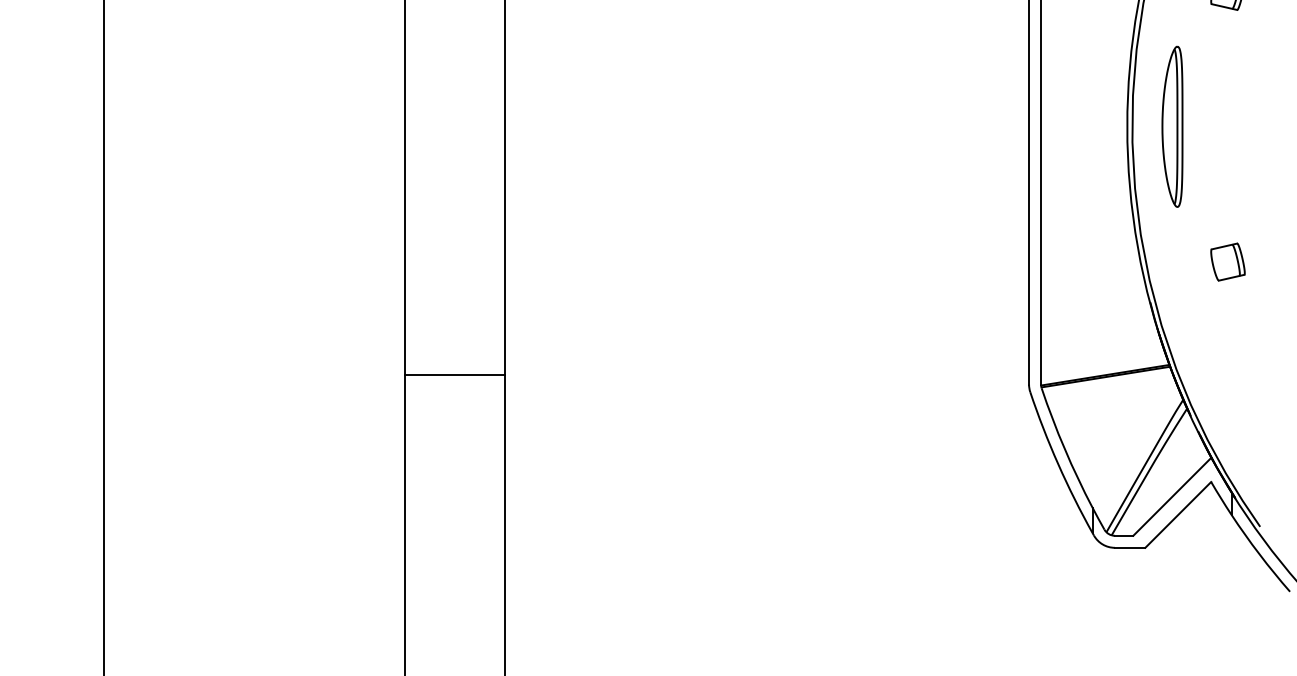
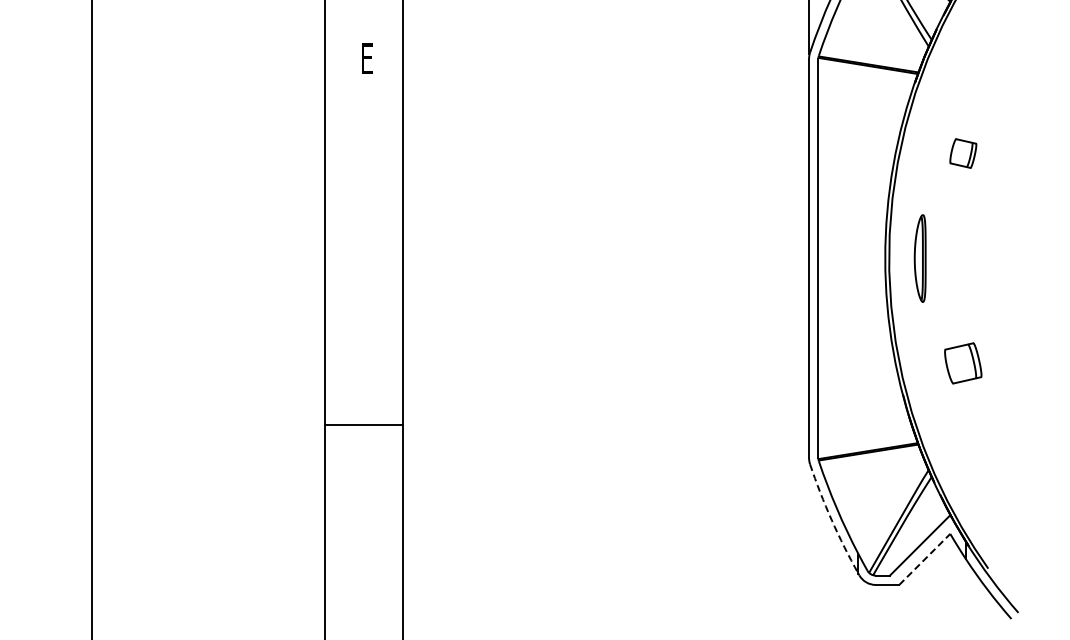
part: (1171, 126) -> (919, 258), size x0.7
part: (1228, 262) -> (963, 363), size x1.4
line: (455, 374) -> (364, 424), moved
arc: (1057, 464) -> (831, 520), solid -> dashed
line: (1179, 515) -> (925, 559), solid -> dashed

